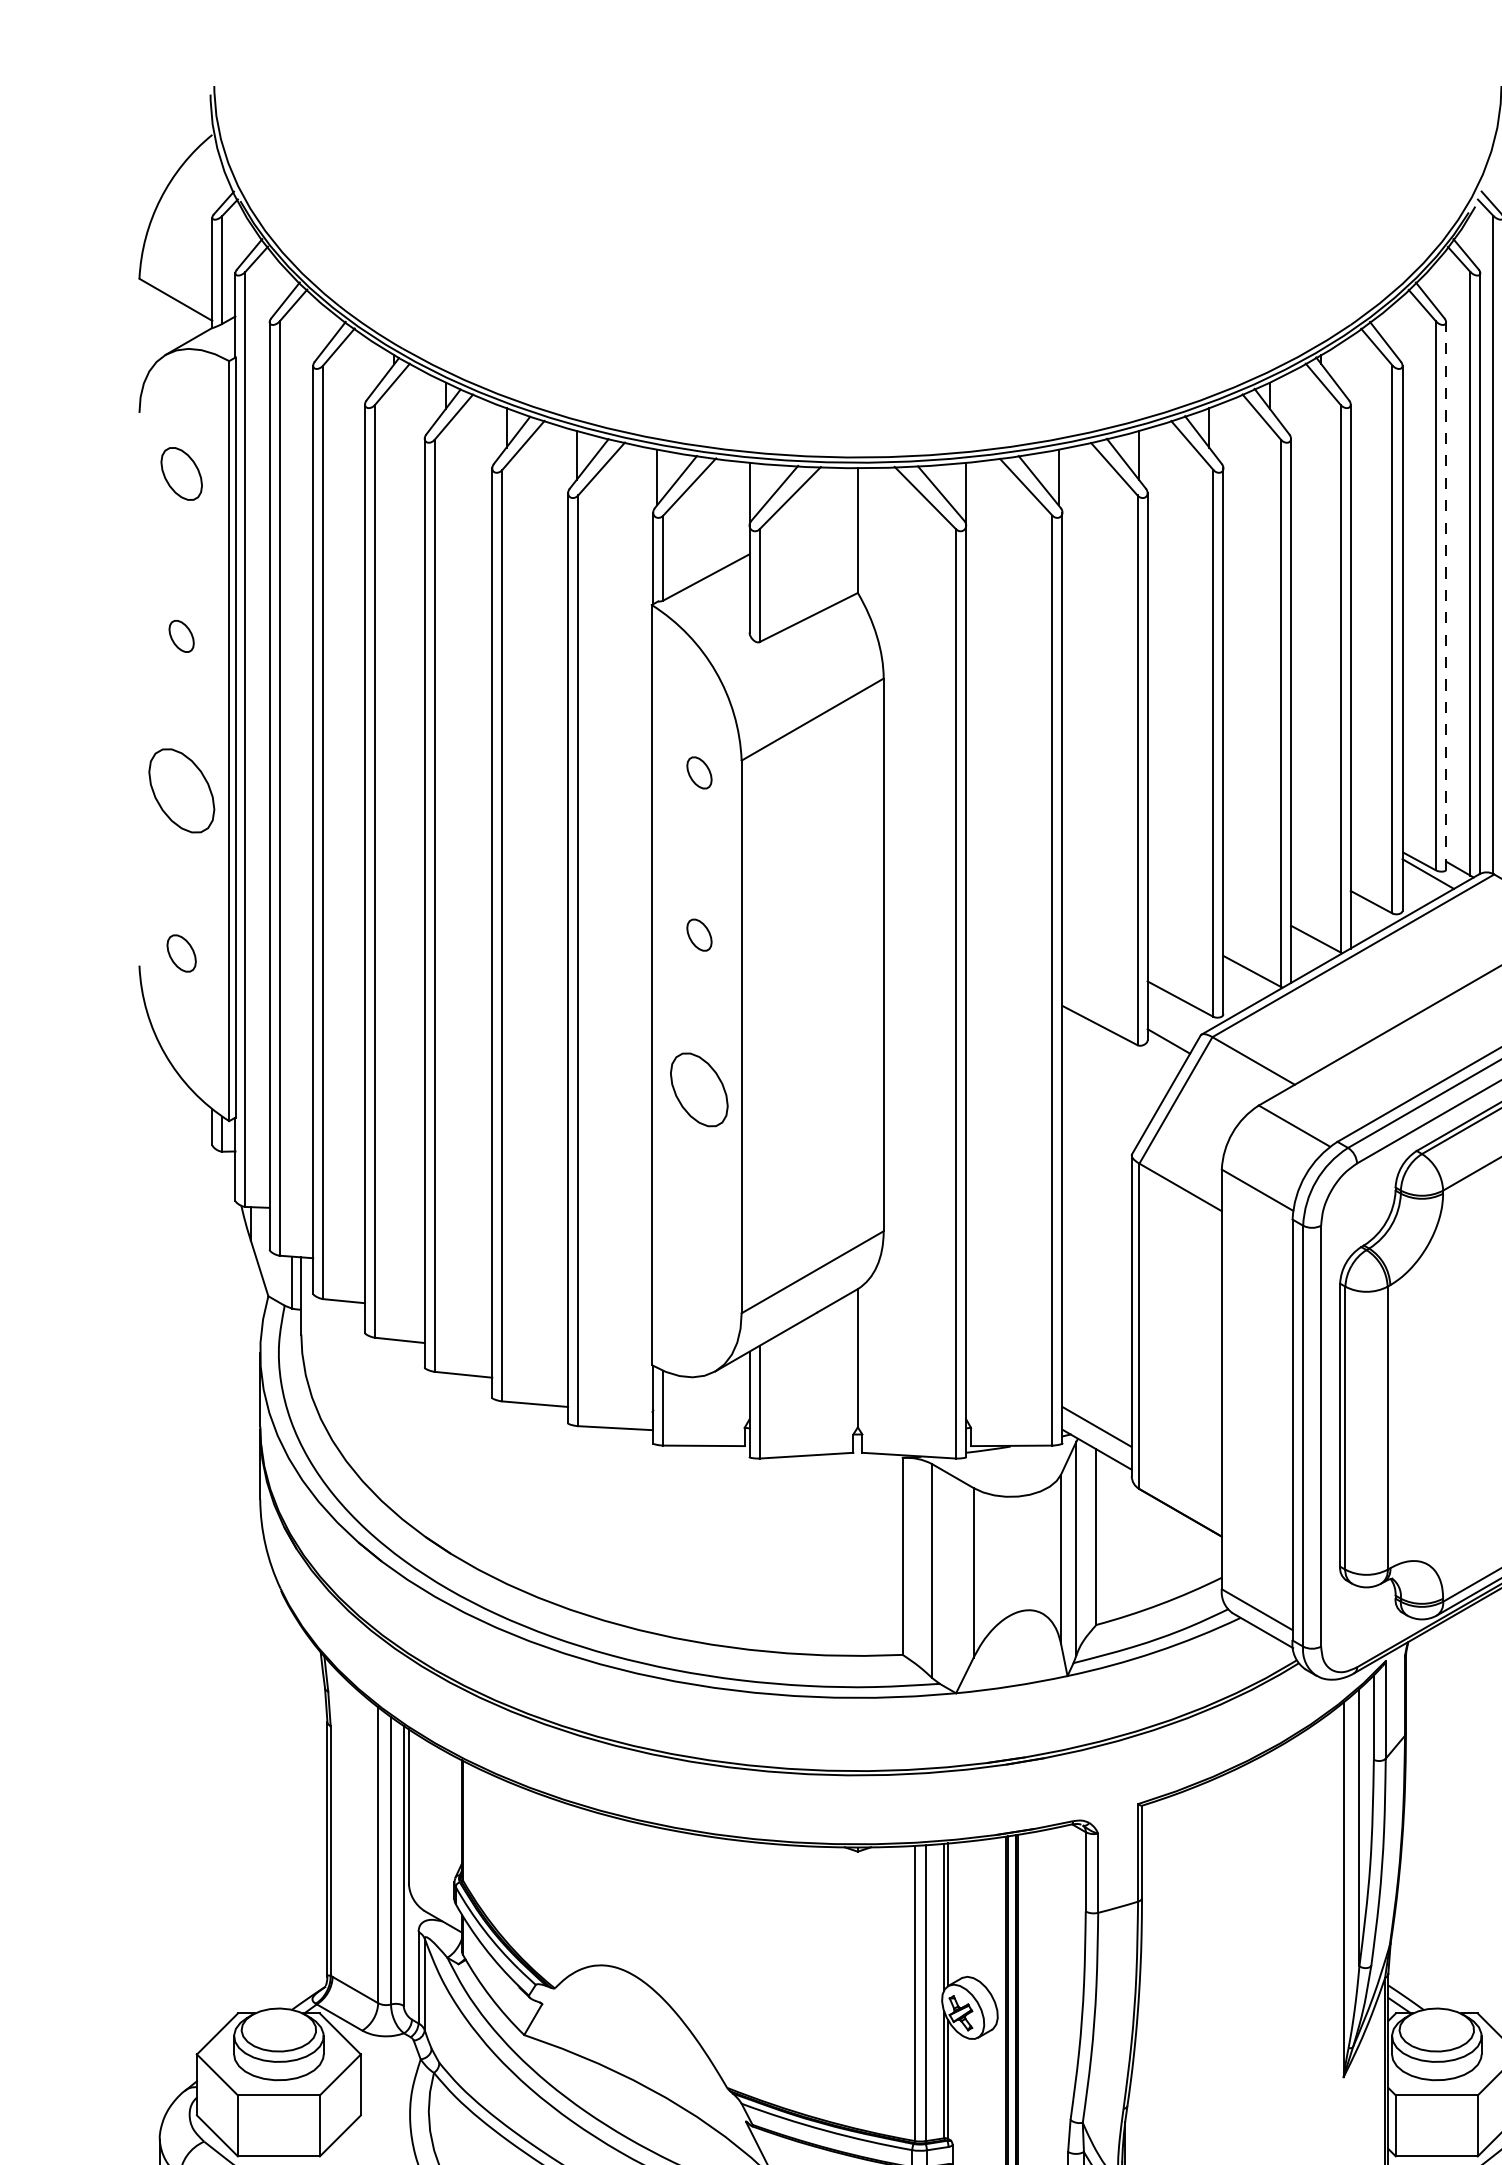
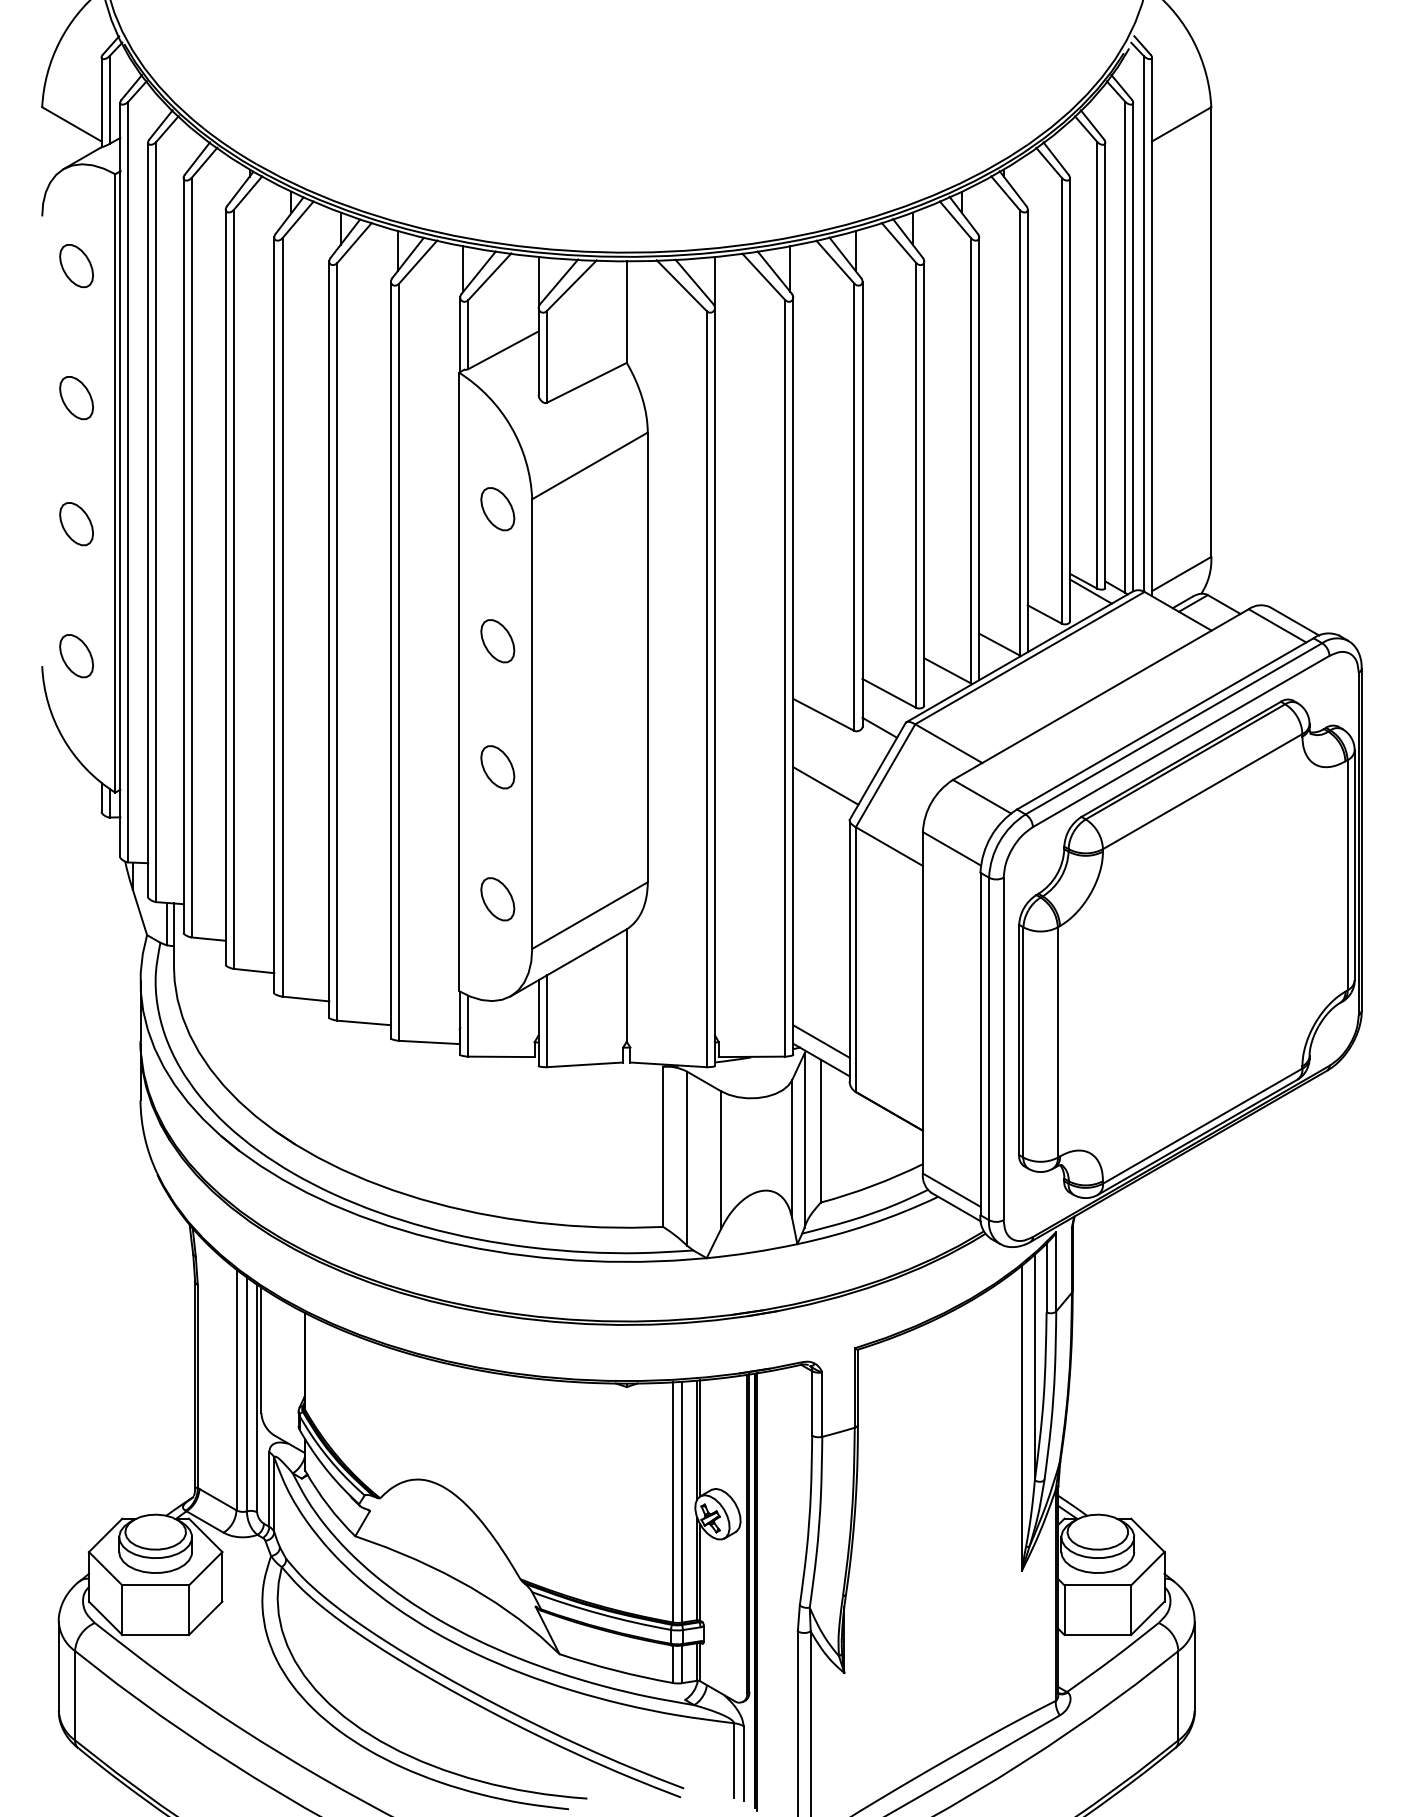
line: (1446, 596) -> (1105, 365), dashed -> solid
part: (181, 636) -> (76, 398), size x1.67
part: (699, 773) -> (497, 509), size x1.67
part: (181, 791) -> (76, 524), size x0.62
part: (699, 935) -> (497, 641), size x1.67
part: (181, 953) -> (76, 656), size x1.43
part: (699, 1090) -> (497, 767), size x0.71
line: (1102, 1112) -> (825, 785), added
part: (699, 1252) -> (497, 899), added

